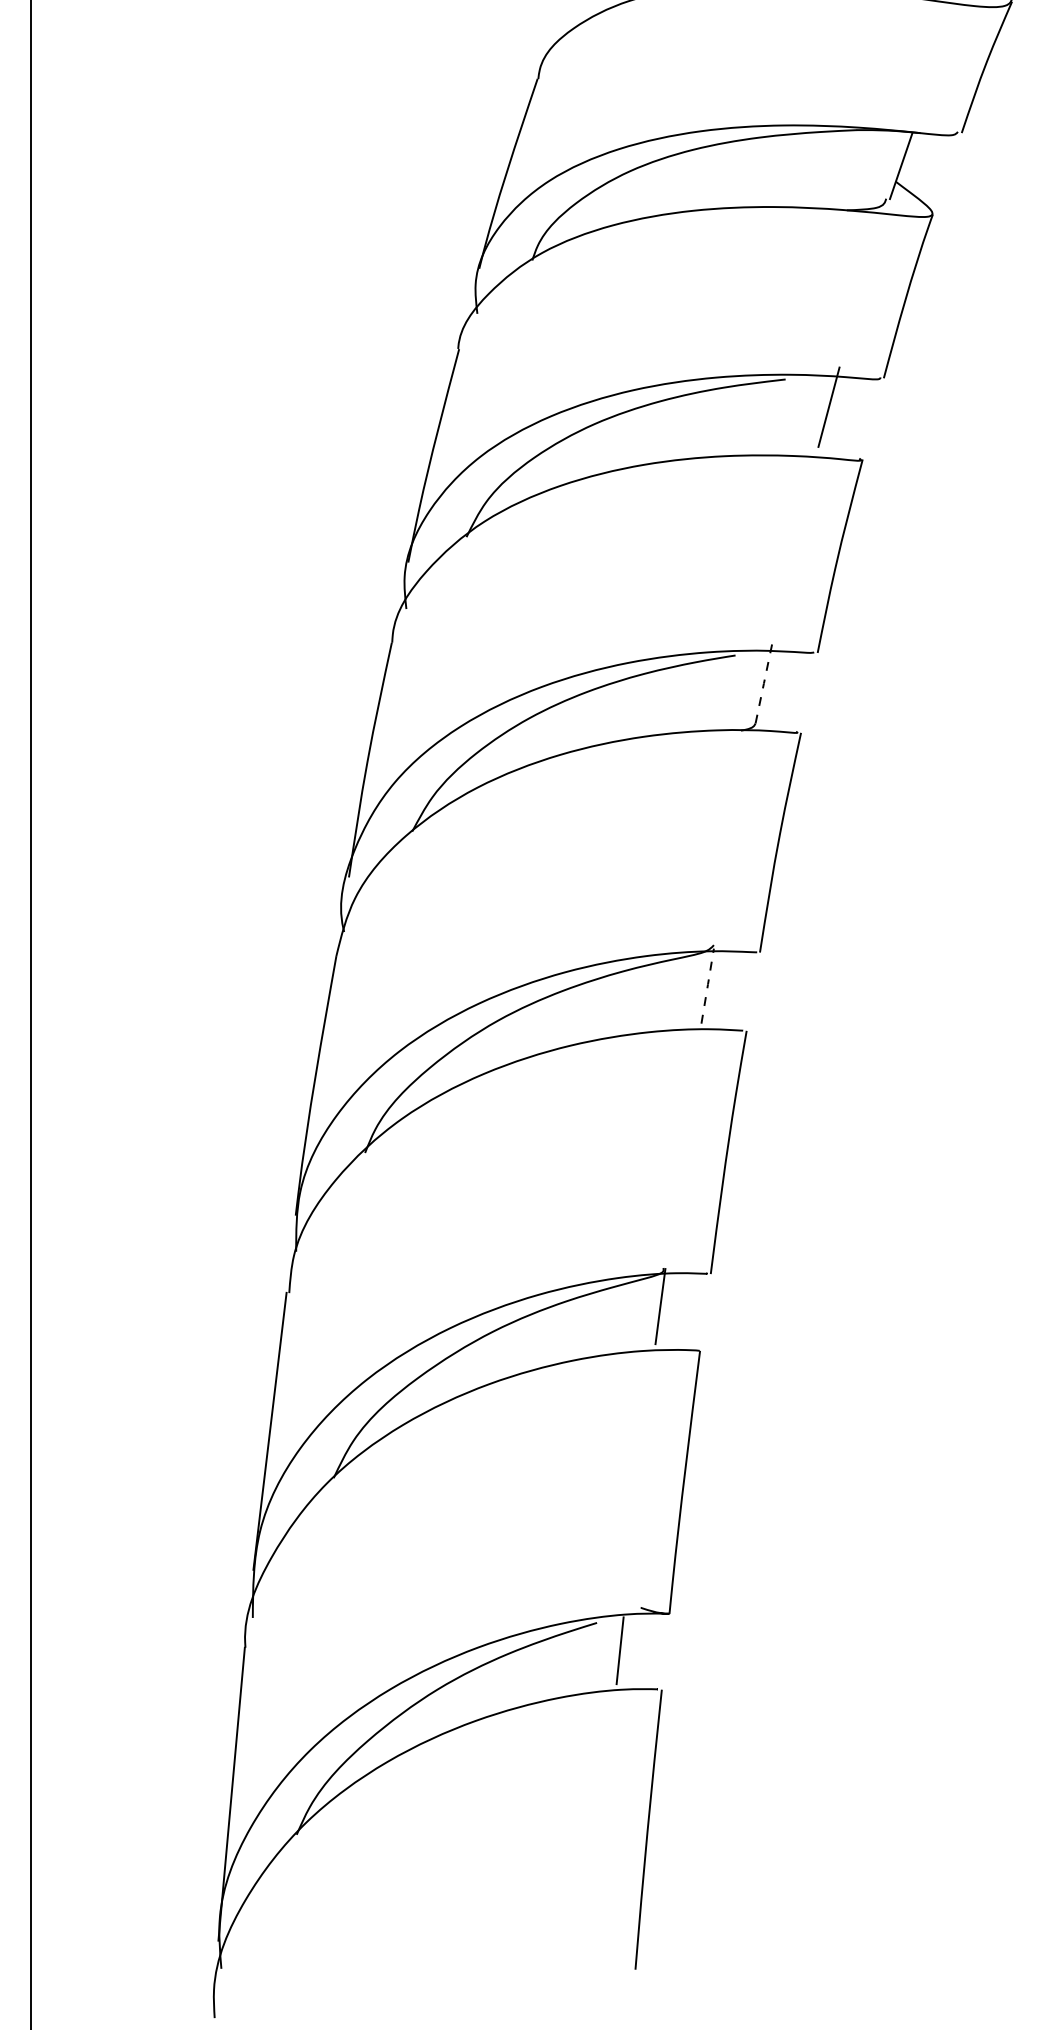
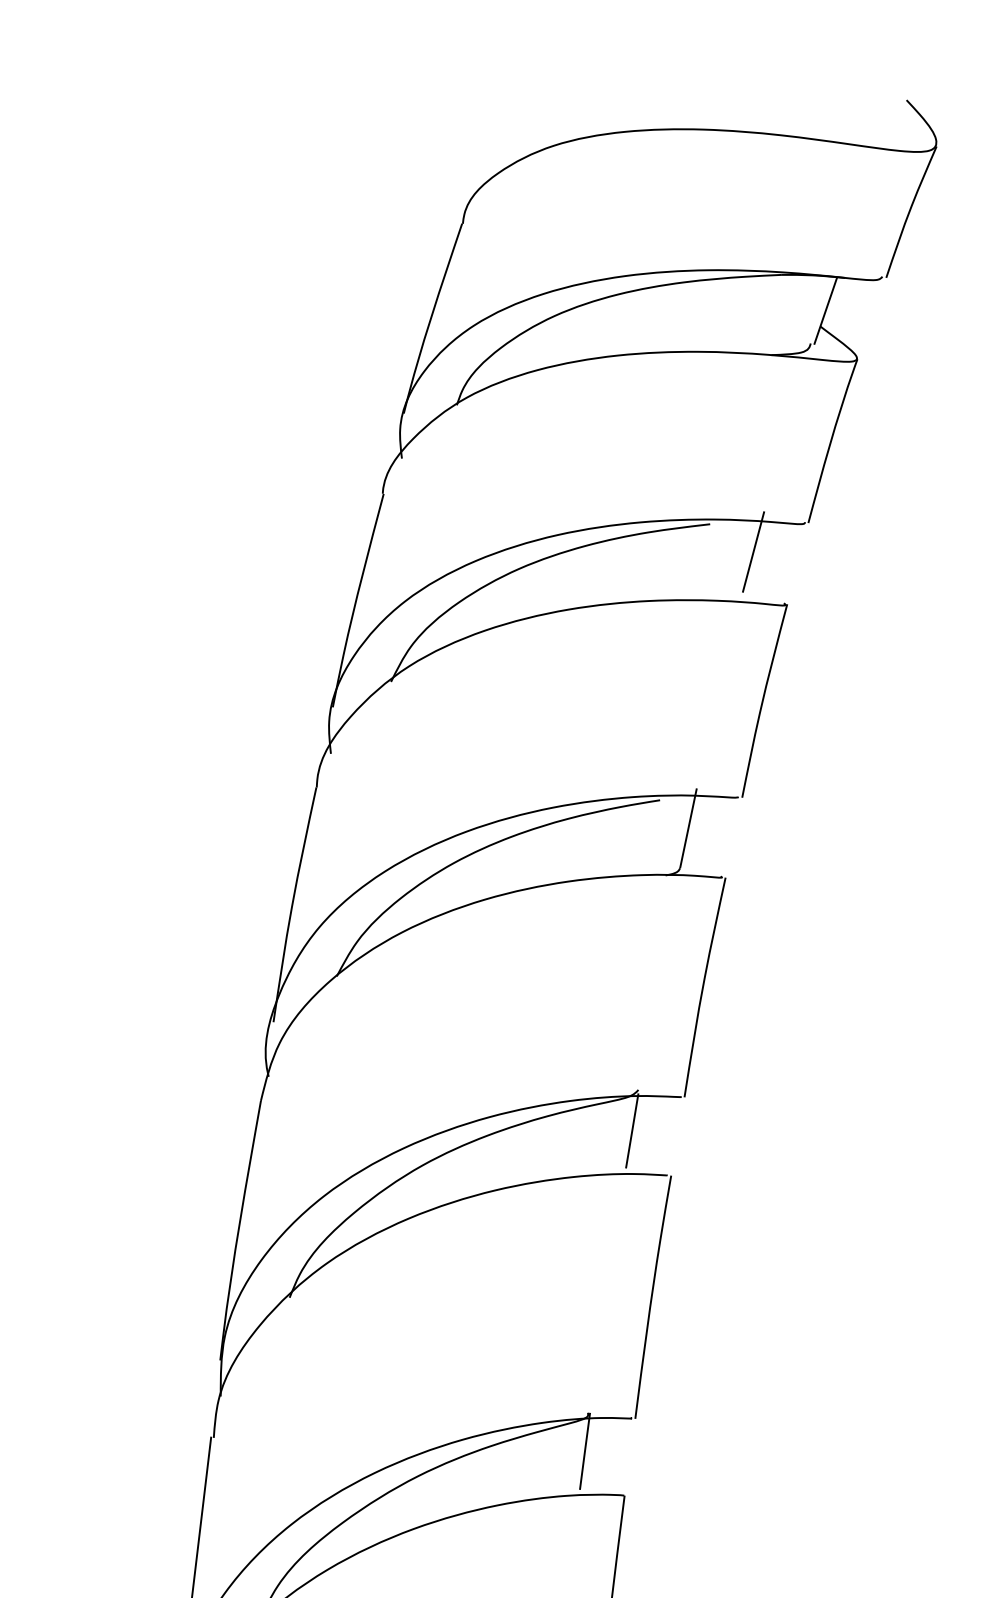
line: (763, 683) -> (688, 828), dashed -> solid
line: (707, 985) -> (632, 1130), dashed -> solid

